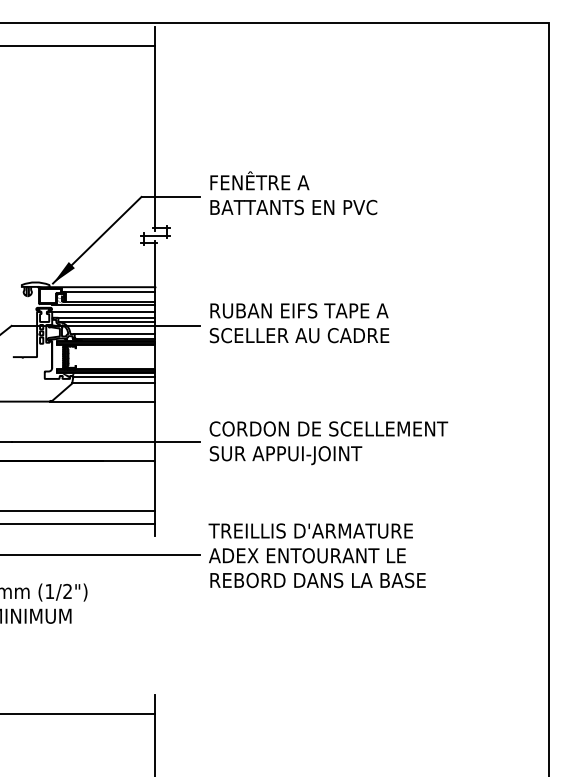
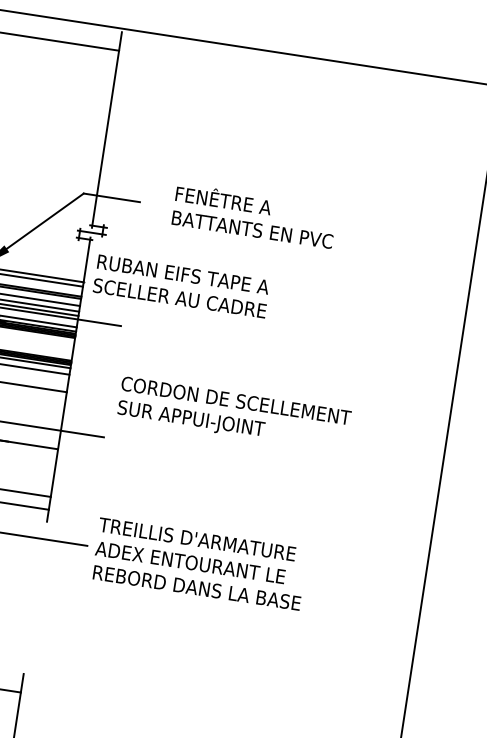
text: (293, 193) -> (254, 216), moved
text: (299, 323) -> (181, 286), moved
text: (328, 443) -> (233, 414), moved

